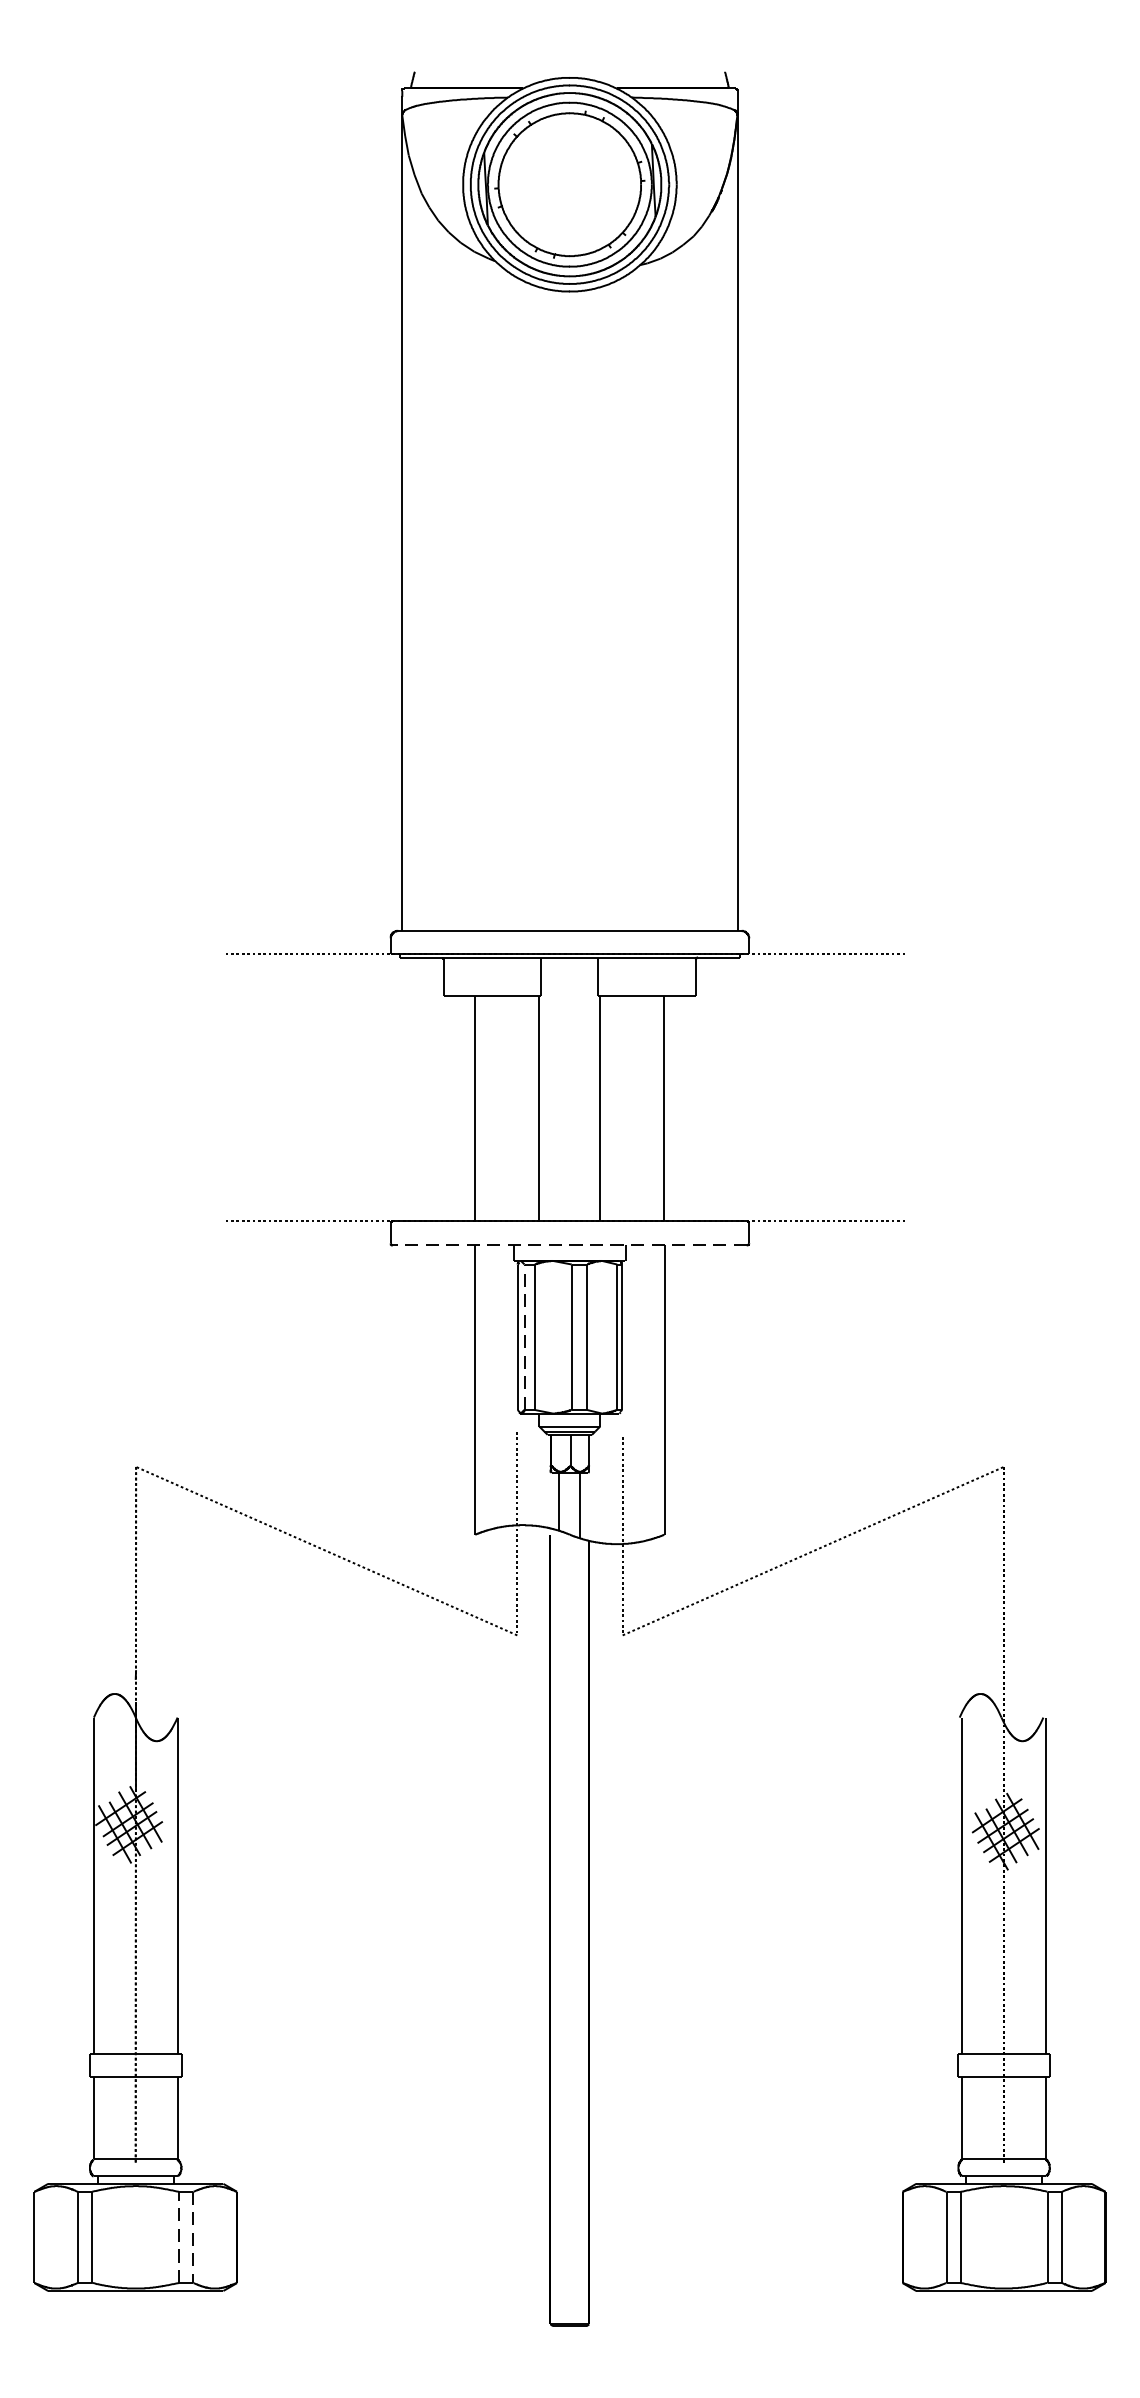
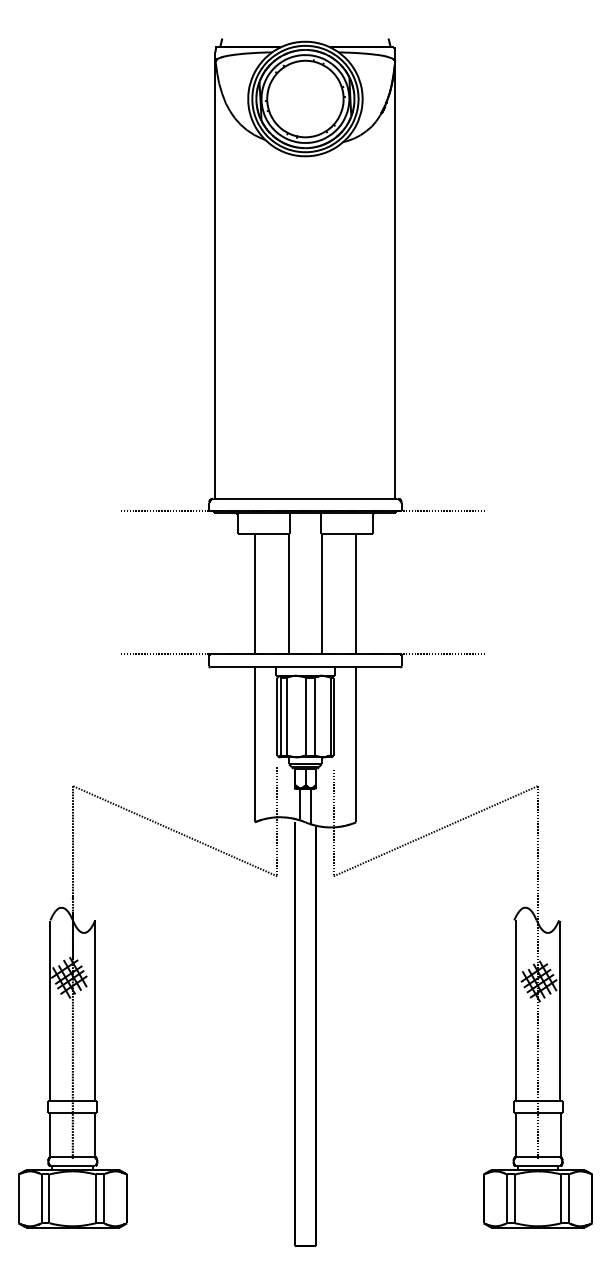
line: (570, 1245) -> (305, 667), dashed -> solid
line: (525, 1337) -> (281, 716), dashed -> solid
line: (179, 2236) -> (96, 1198), dashed -> solid
line: (192, 2238) -> (103, 1199), dashed -> solid

